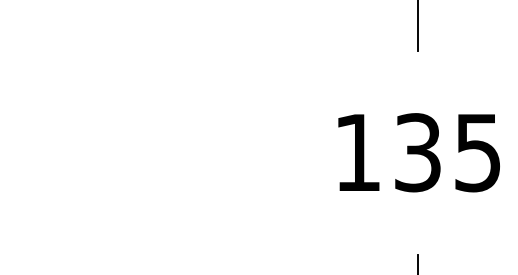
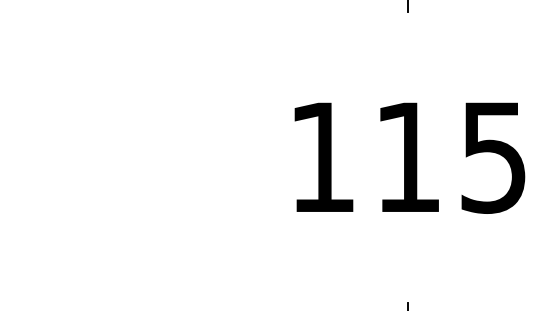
text: (417, 152) -> (407, 157), 135 -> 115

